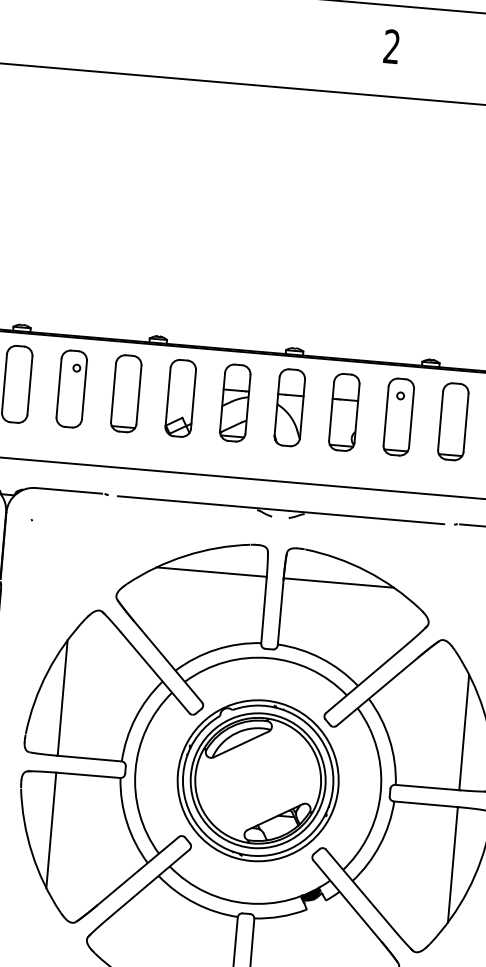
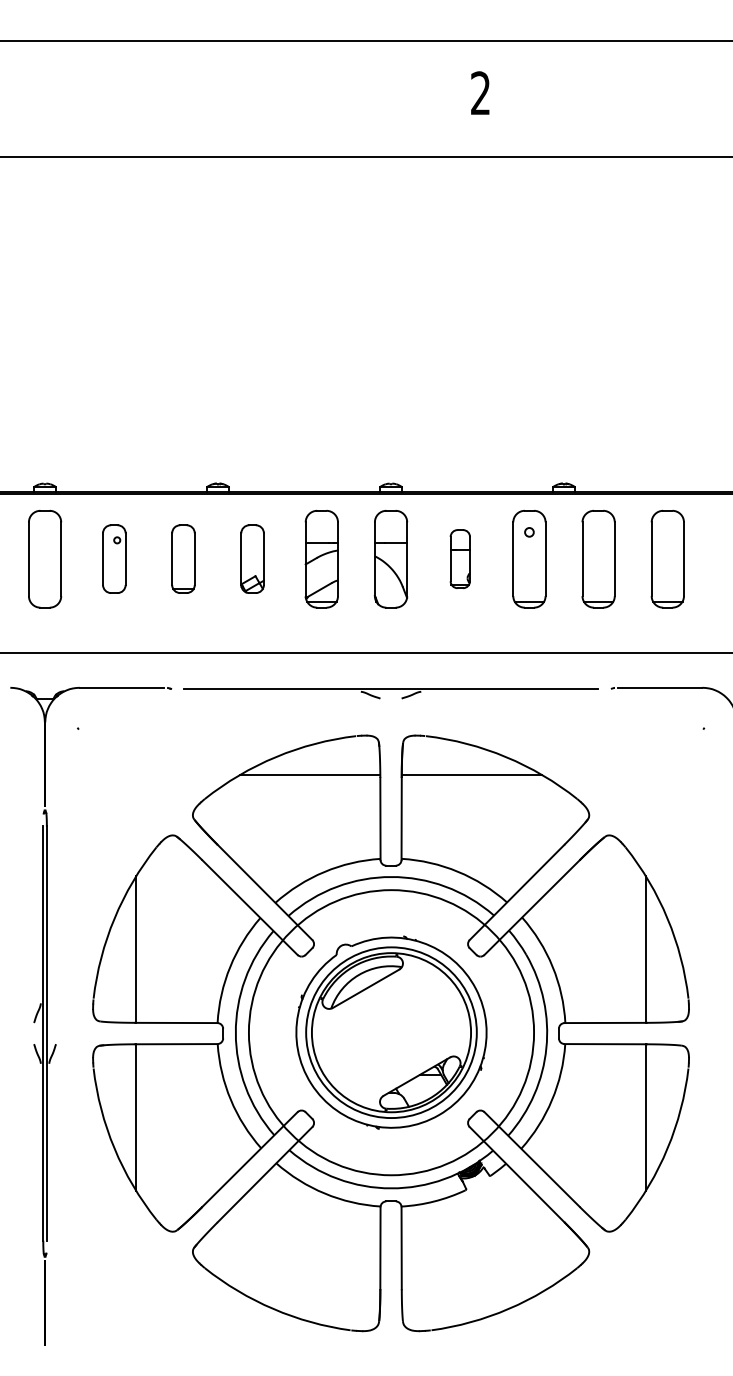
part: (71, 388) -> (114, 558), size x0.7
part: (126, 393) -> (183, 558), size x0.7
part: (180, 397) -> (252, 558), size x0.7
part: (344, 411) -> (460, 558), size x0.6
circle: (258, 780) -> (391, 1032), size x1.4

